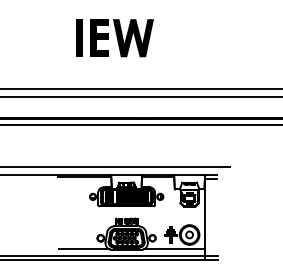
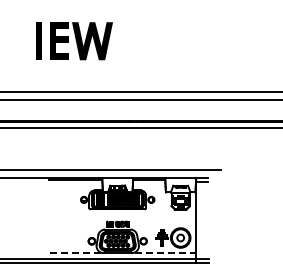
part: (114, 38) -> (73, 41), moved
line: (84, 249) -> (75, 252), solid -> dashed
line: (174, 249) -> (165, 252), solid -> dashed

